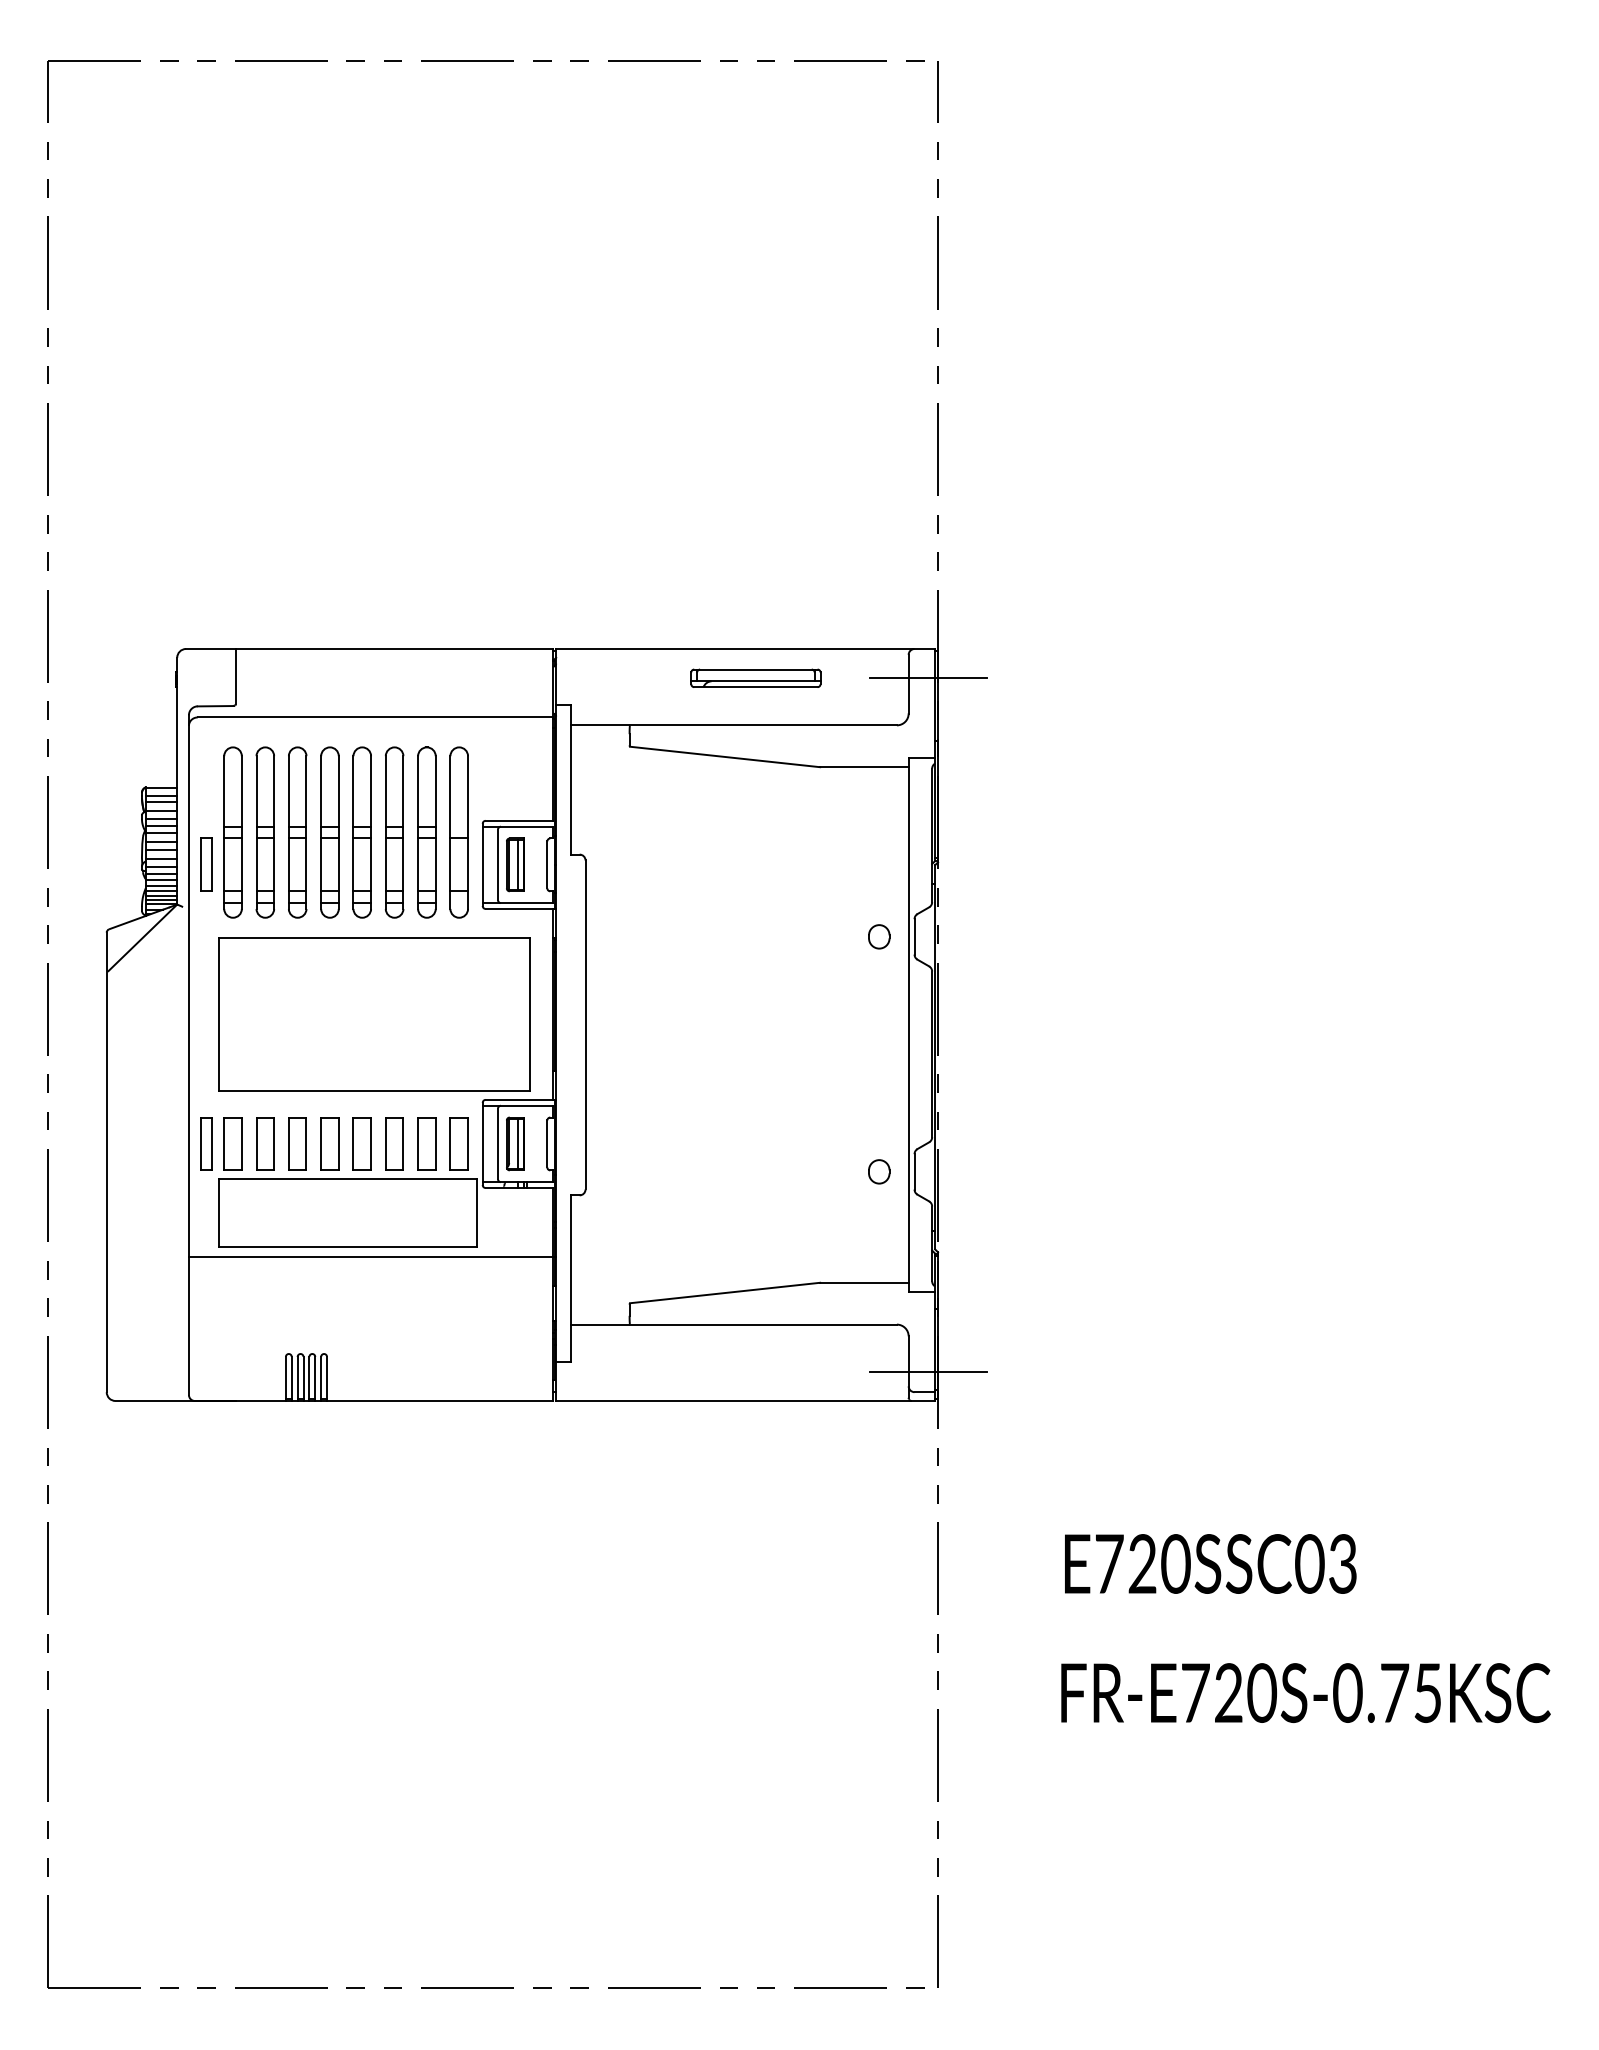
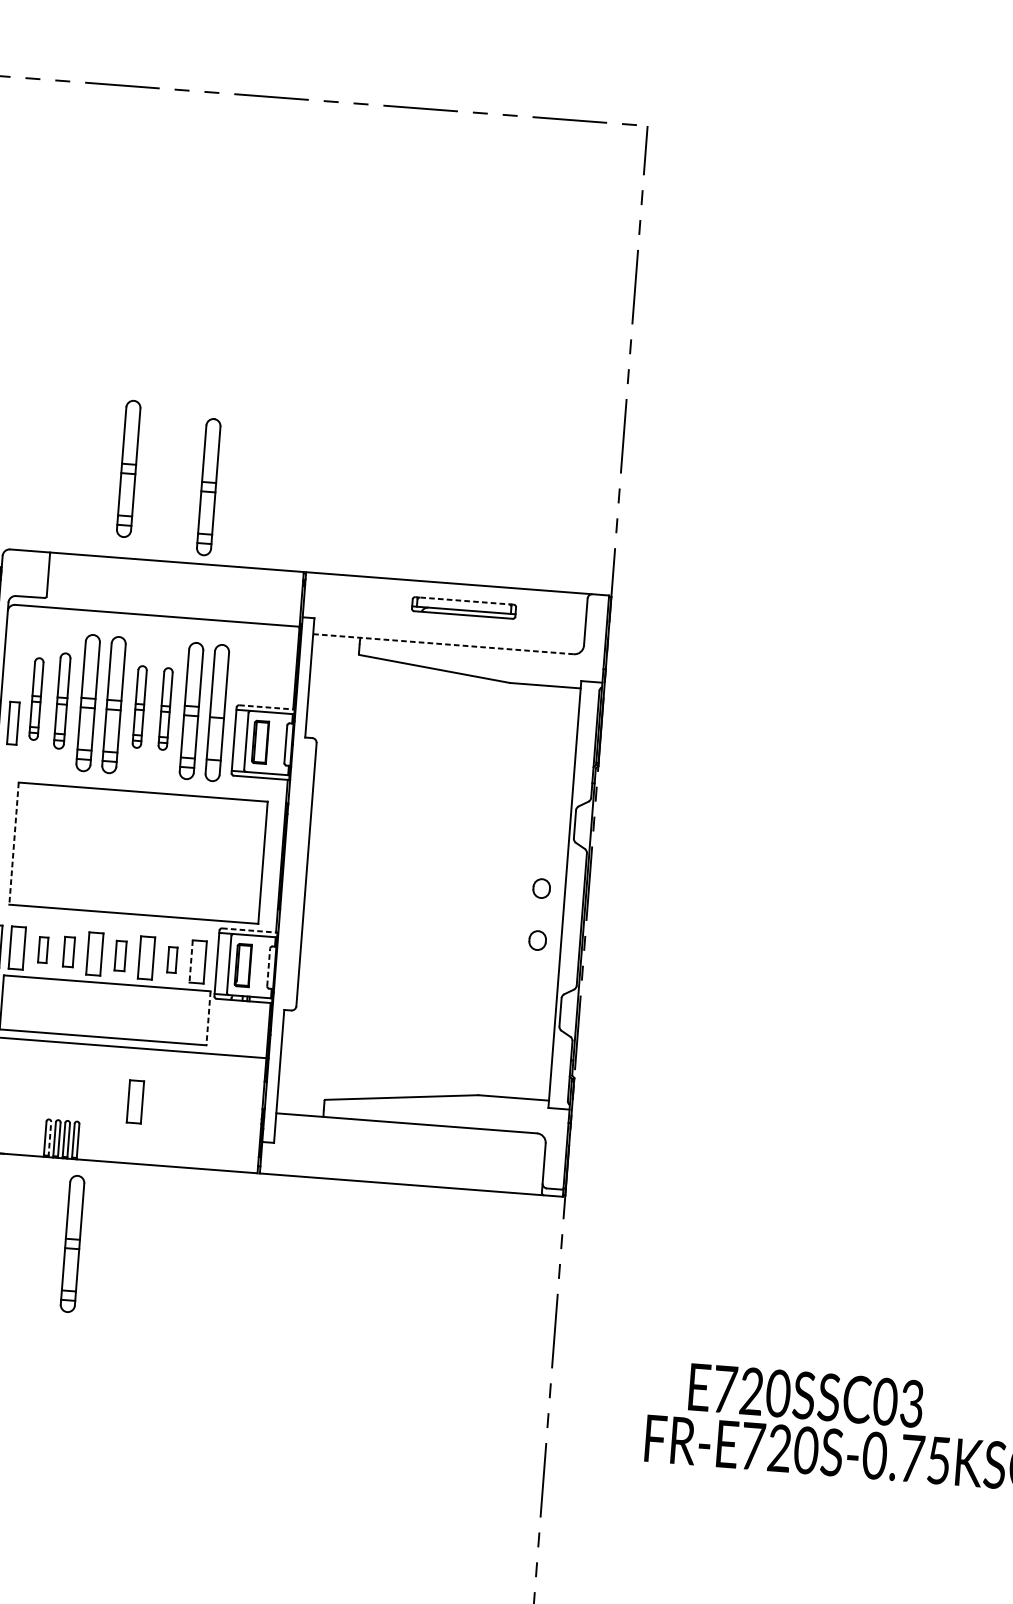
part: (325, 537) -> (128, 468), added
part: (426, 552) -> (208, 487), added
line: (755, 669) -> (464, 600), solid -> dashed
line: (927, 678) -> (601, 618), removed
line: (734, 725) -> (444, 644), solid -> dashed
line: (519, 820) -> (266, 707), solid -> dashed
part: (232, 832) -> (36, 699), size x0.6
part: (264, 832) -> (61, 700), size x0.7
part: (361, 832) -> (139, 706), size x0.6
part: (394, 832) -> (165, 708), size x0.6
line: (517, 864) -> (261, 742), removed
part: (879, 936) -> (541, 888), moved
line: (218, 1014) -> (13, 843), solid -> dashed
line: (521, 1099) -> (250, 930), solid -> dashed
part: (265, 1143) -> (43, 949), size x0.6
part: (297, 1143) -> (68, 951), size x0.7
part: (361, 1143) -> (120, 955), size x0.7
part: (426, 1143) -> (172, 959), size x0.6
line: (517, 1143) -> (244, 965), removed
line: (547, 1143) -> (268, 967), solid -> dashed
line: (450, 1144) -> (191, 961), solid -> dashed
part: (879, 1171) -> (537, 940), moved
line: (477, 1212) -> (208, 1017), solid -> dashed
part: (394, 1323) -> (135, 1101), added
line: (927, 1371) -> (558, 1172), removed
line: (291, 1378) -> (49, 1139), solid -> dashed
part: (329, 1506) -> (72, 1243), added
text: (1210, 1563) -> (806, 1395), moved

